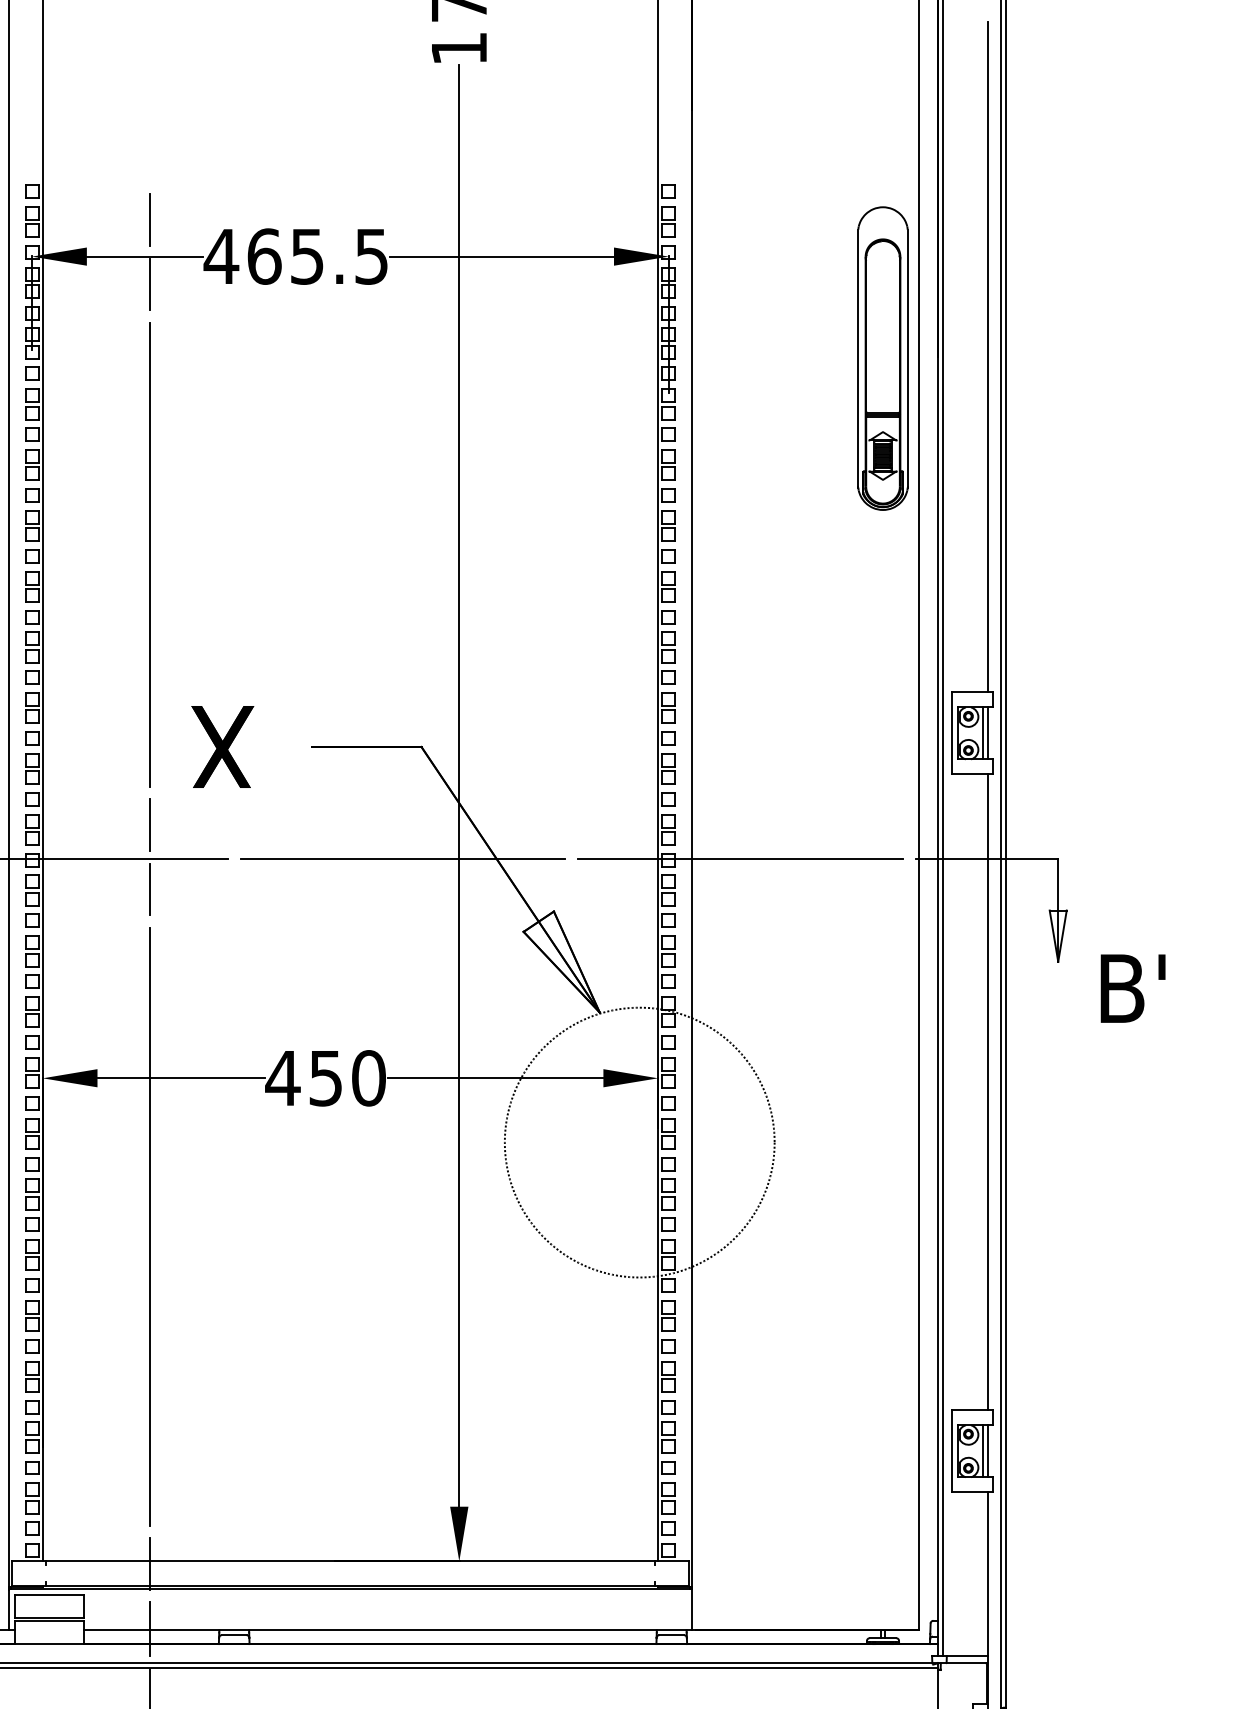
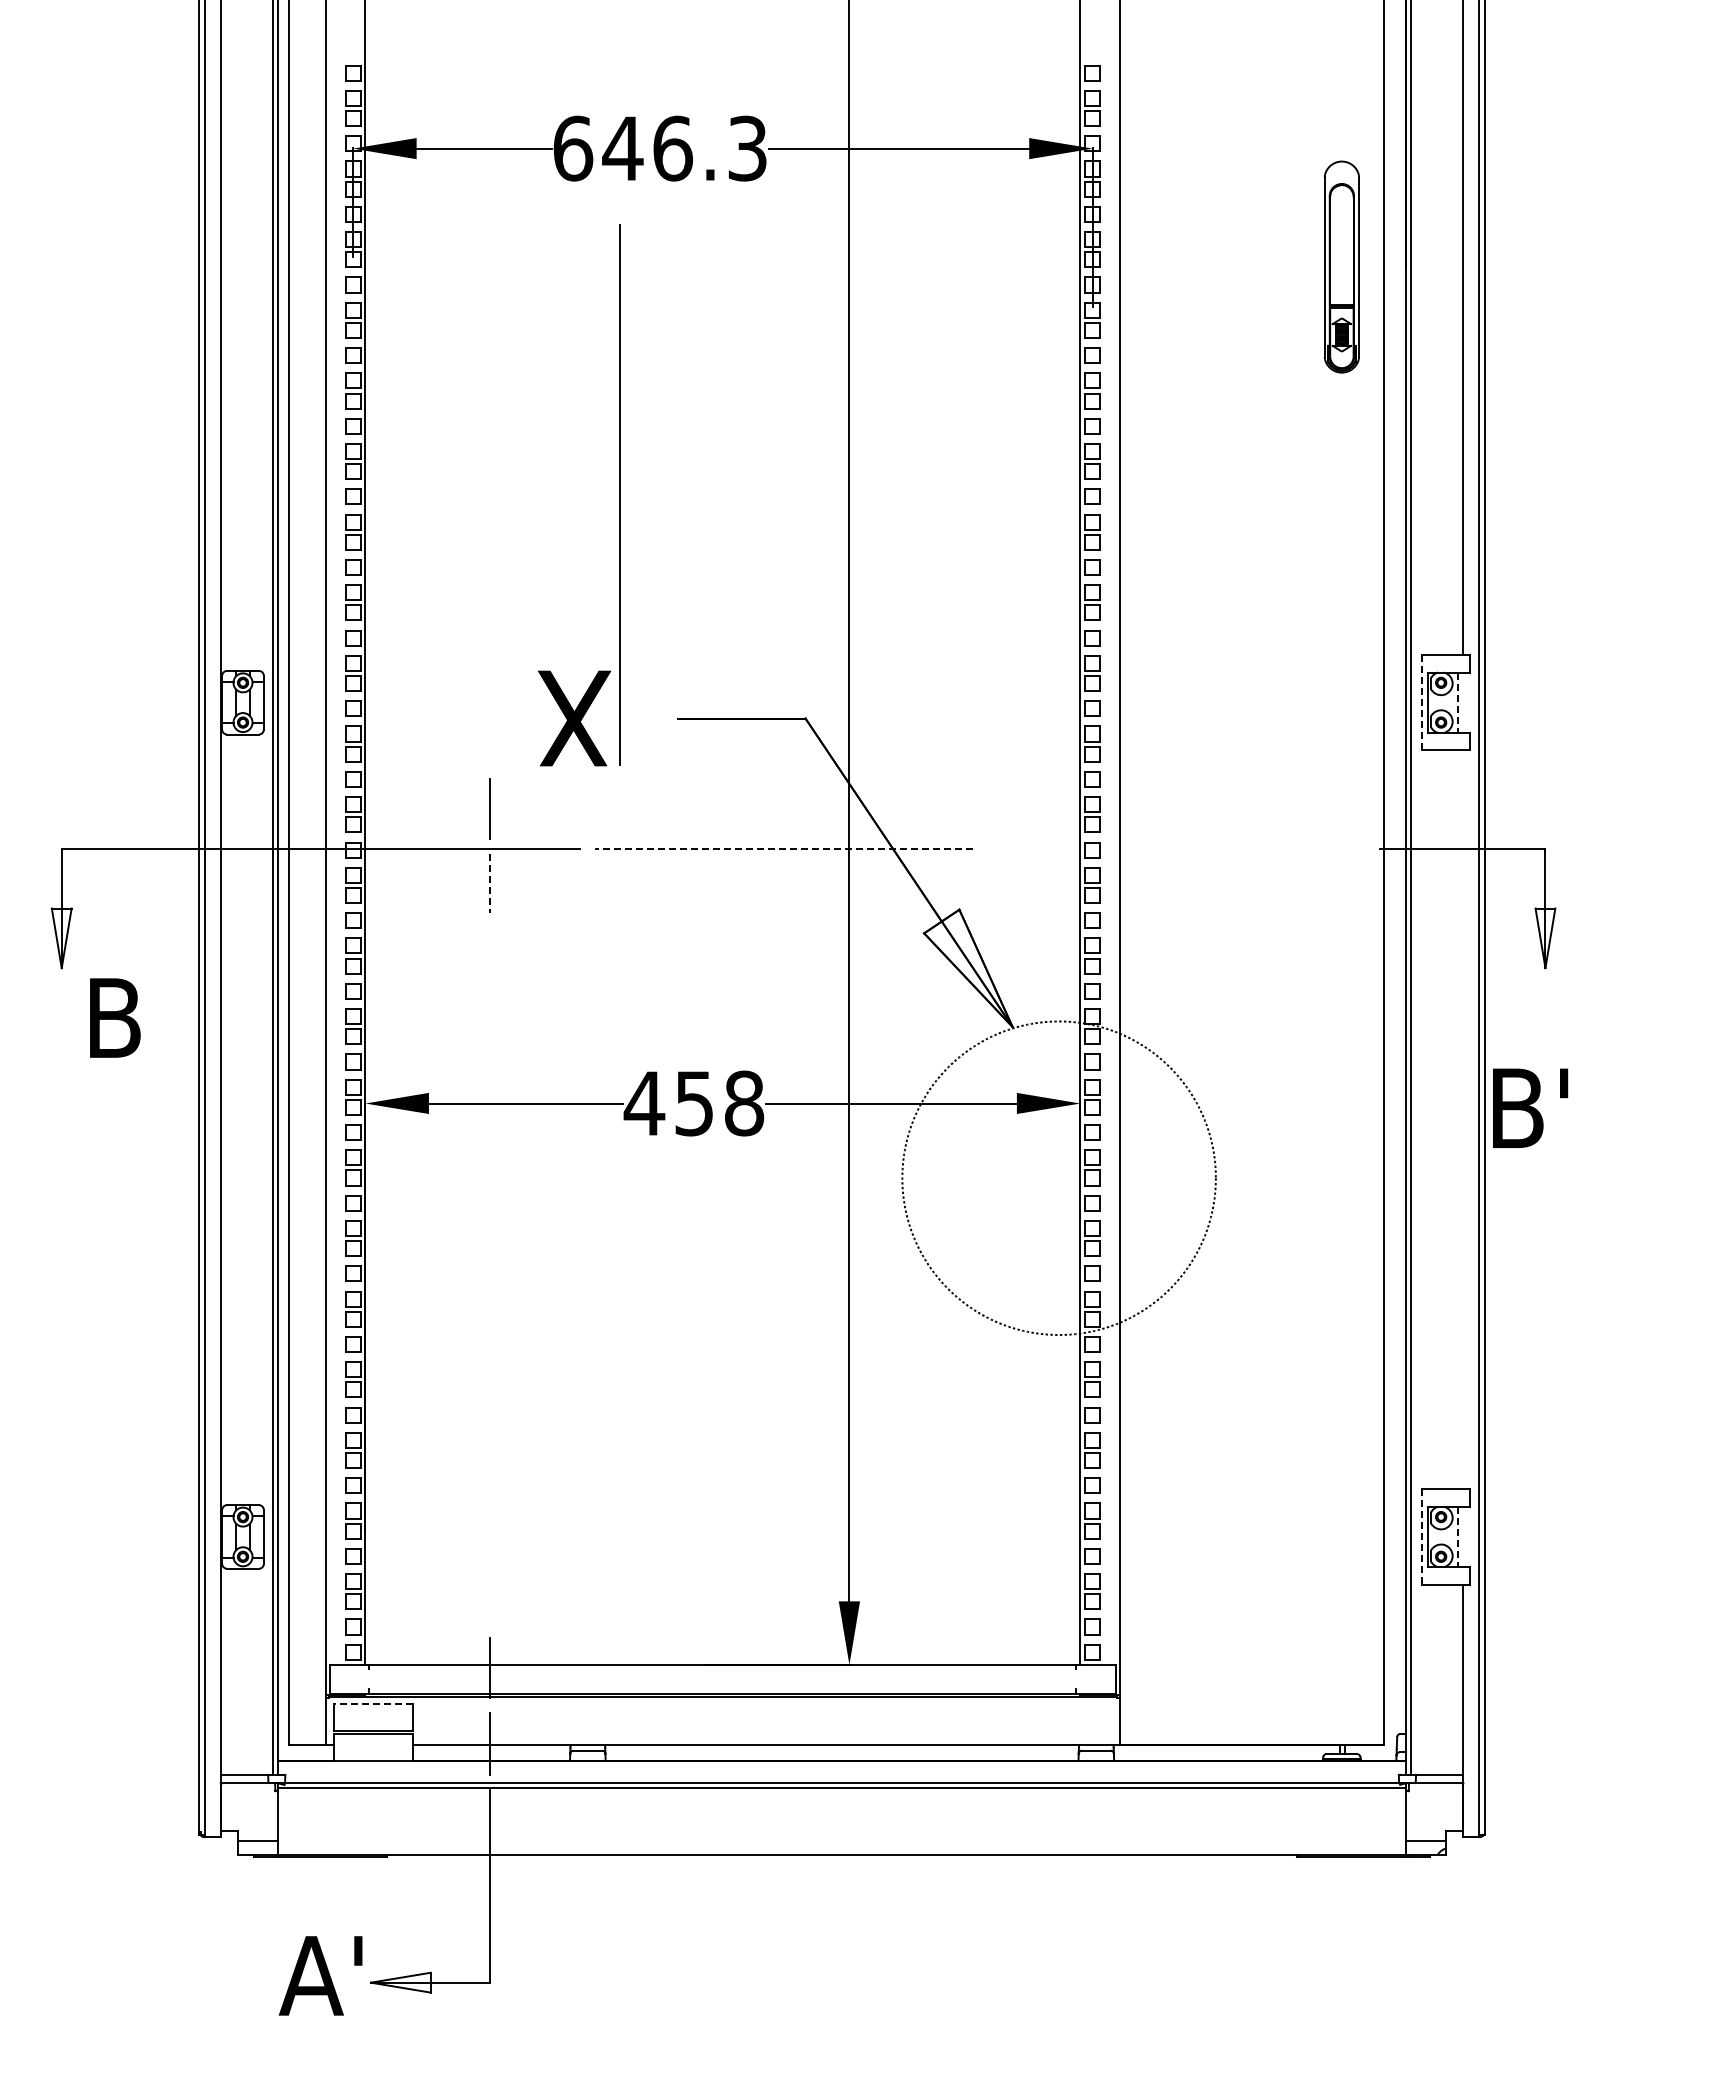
line: (150, 219) -> (490, 105), removed
text: (295, 256) -> (659, 148), 465.5 -> 646.3
line: (150, 284) -> (490, 180), removed
part: (882, 358) -> (1341, 266), size x0.6
line: (149, 554) -> (619, 494), moved
line: (952, 733) -> (1422, 702), solid -> dashed
line: (987, 733) -> (1463, 702), removed
line: (982, 734) -> (1457, 703), solid -> dashed
line: (402, 858) -> (783, 848), solid -> dashed
line: (739, 858) -> (1175, 848), removed
line: (150, 888) -> (490, 883), solid -> dashed
text: (1133, 987) -> (1530, 1107), moved
text: (369, 1078) -> (744, 1103), 450 -> 458
line: (987, 1092) -> (1463, 1119), removed
line: (150, 1226) -> (490, 1275), removed
line: (952, 1450) -> (1422, 1536), solid -> dashed
line: (987, 1450) -> (1463, 1536), removed
line: (982, 1451) -> (1457, 1537), solid -> dashed
line: (49, 1594) -> (373, 1703), solid -> dashed

